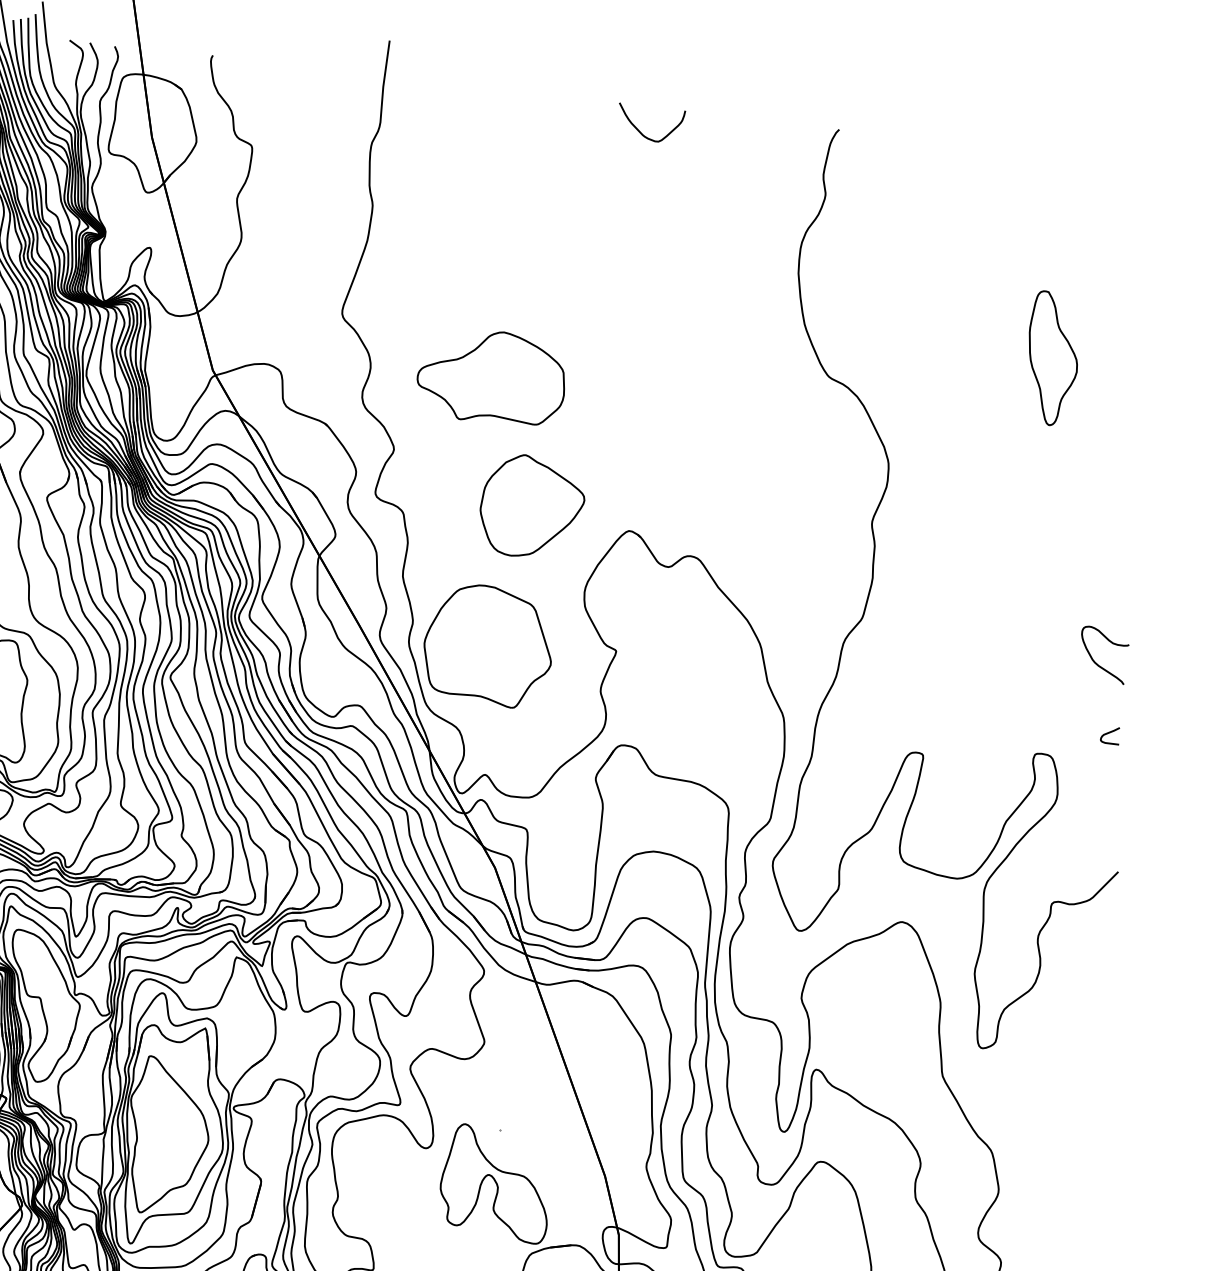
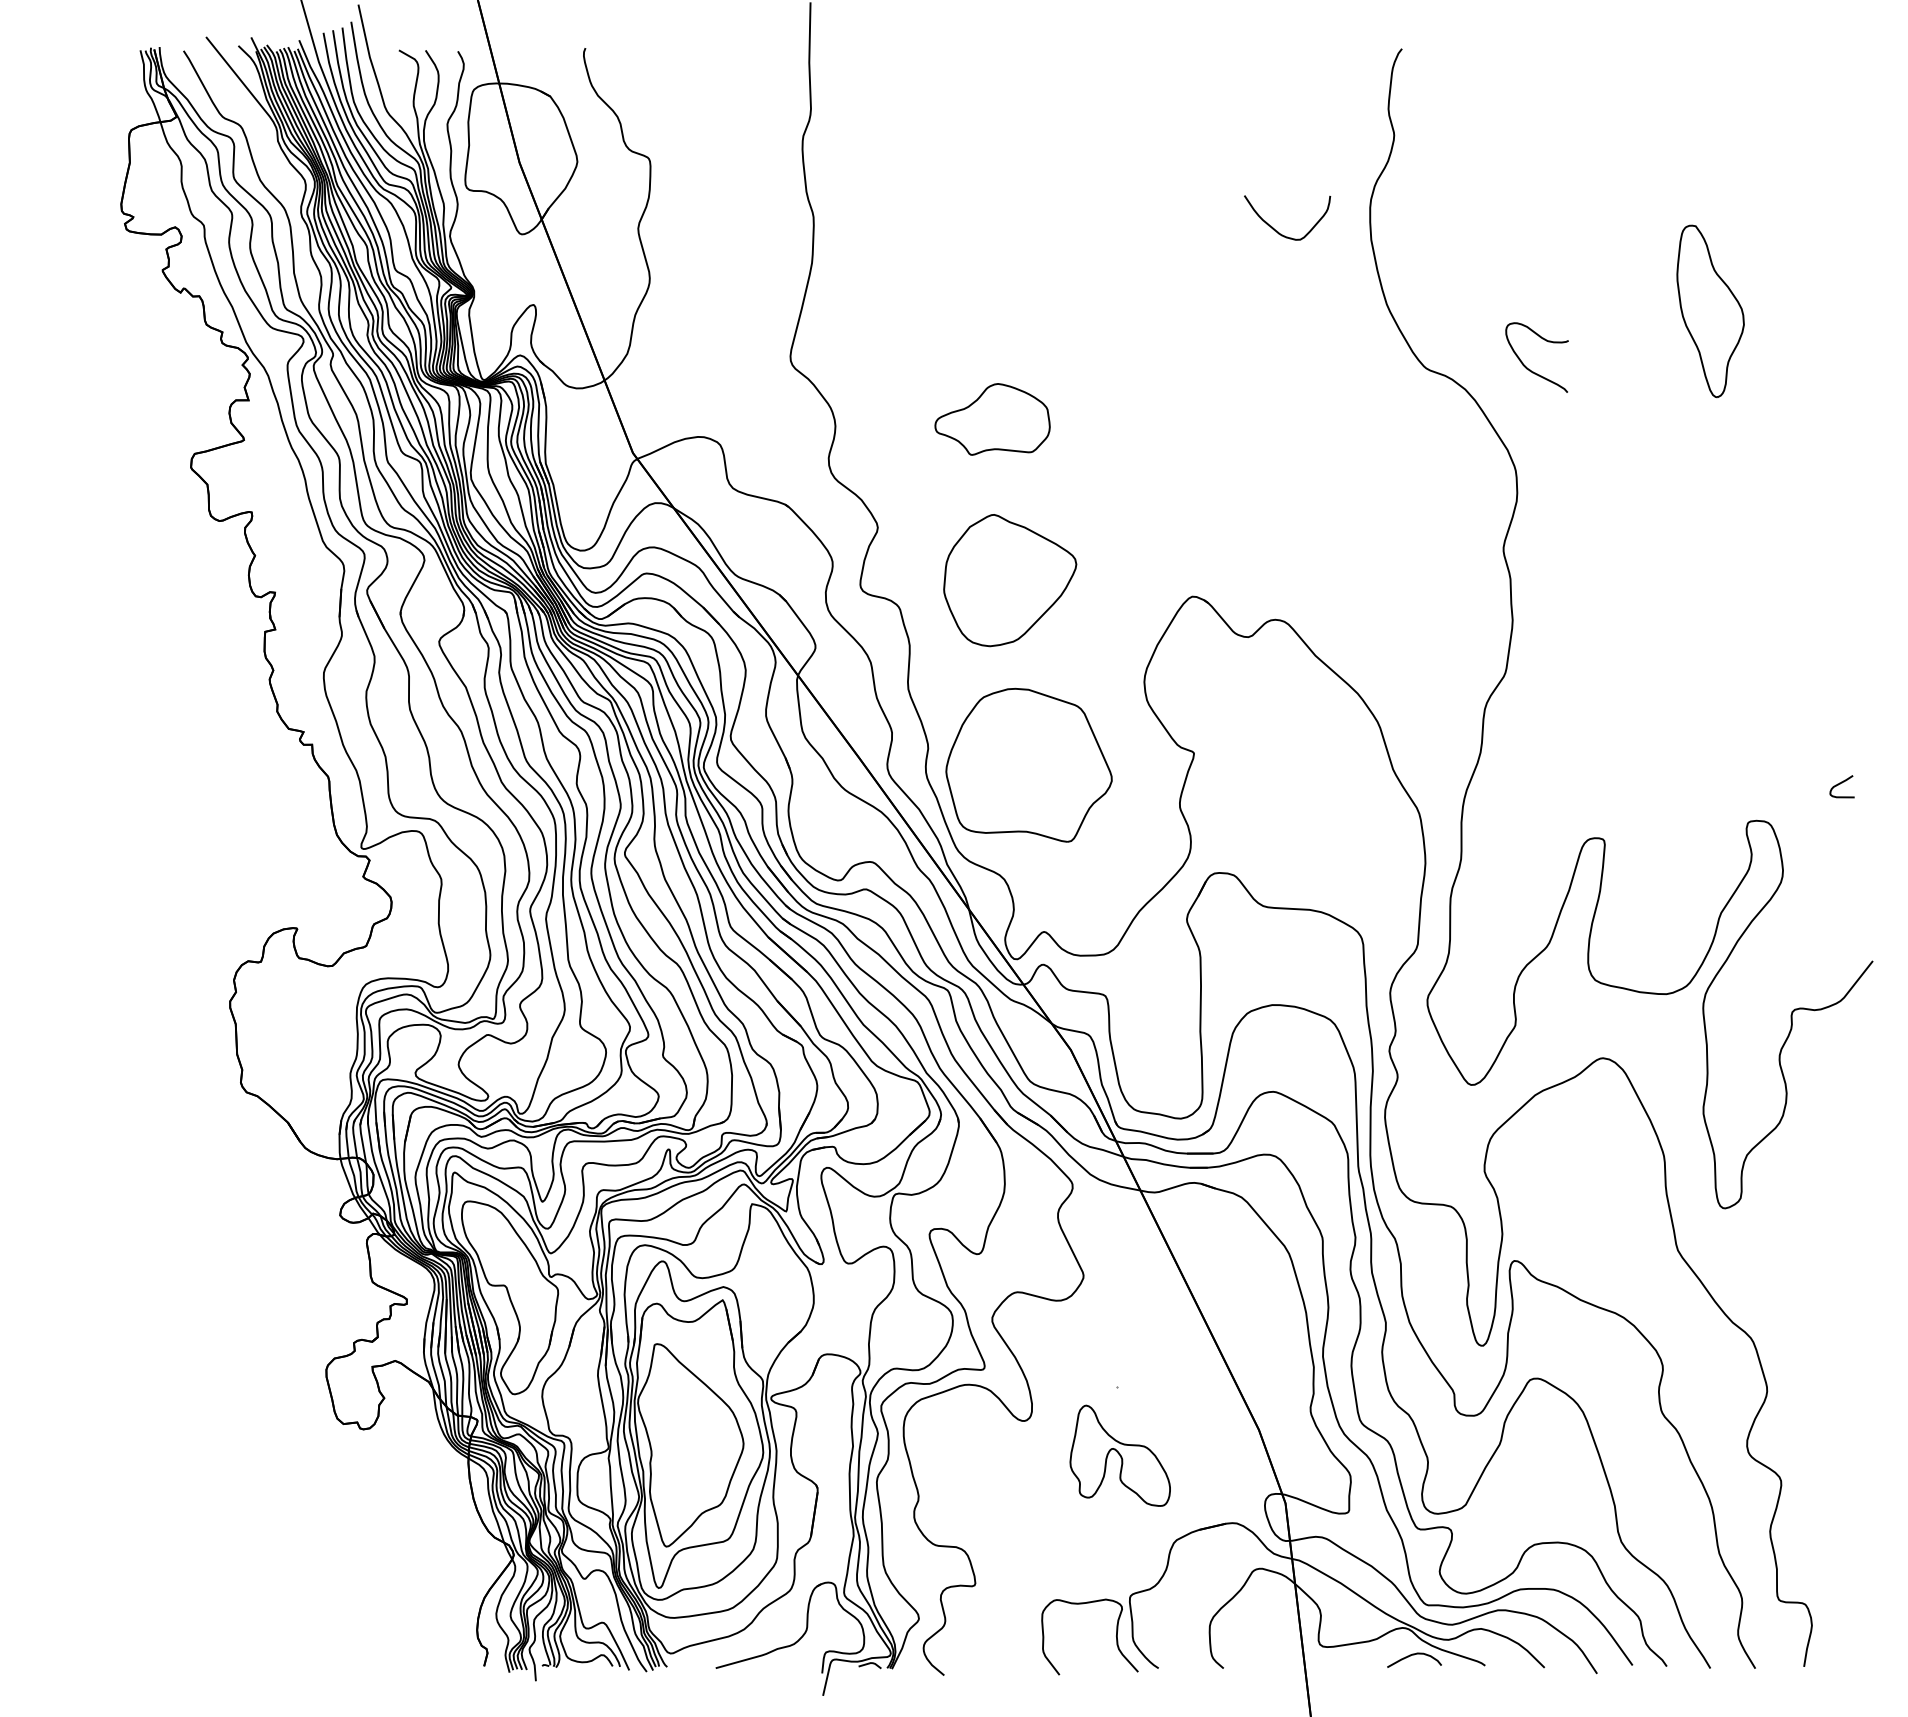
curve: (642, 133) -> (1278, 231), moved
part: (491, 377) -> (992, 419), size x0.6
part: (532, 507) -> (1010, 580), moved
curve: (1097, 663) -> (1530, 369), moved
part: (496, 1183) -> (1120, 1455), size x0.7

